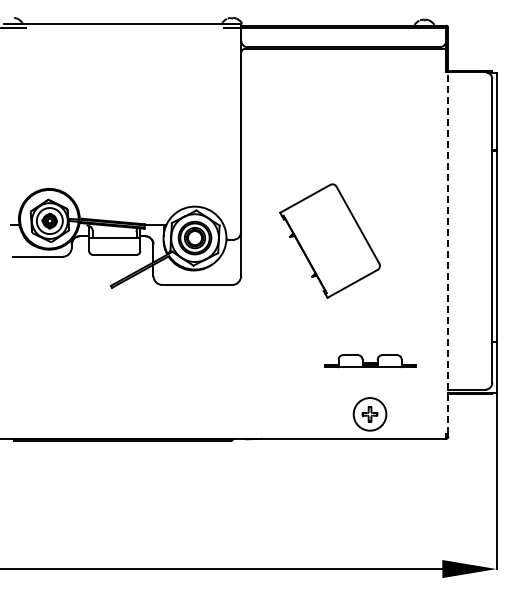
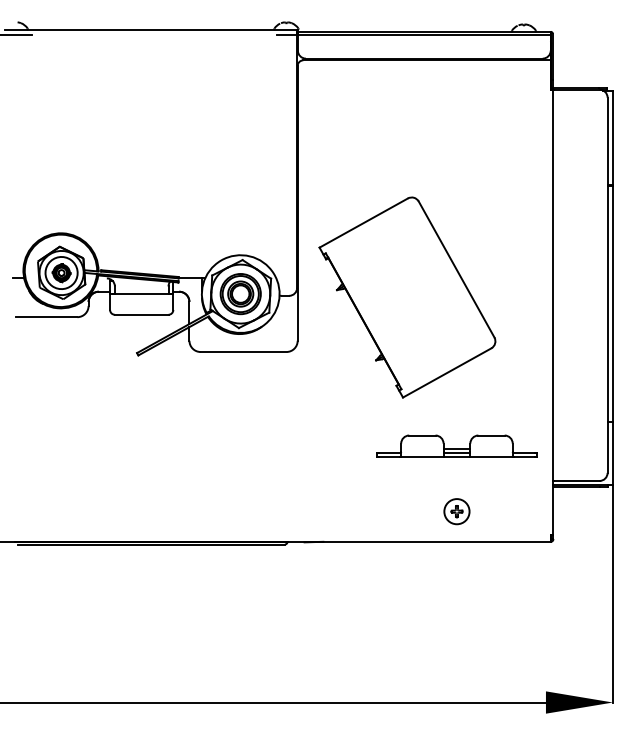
part: (329, 241) -> (406, 298), size x1.43
line: (448, 253) -> (553, 313), dashed -> solid
part: (369, 360) -> (456, 445), size x1.43
part: (370, 414) -> (457, 511), size x0.62

